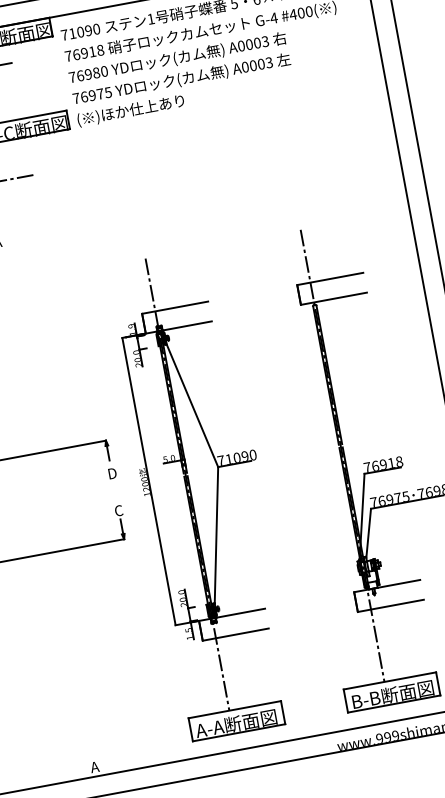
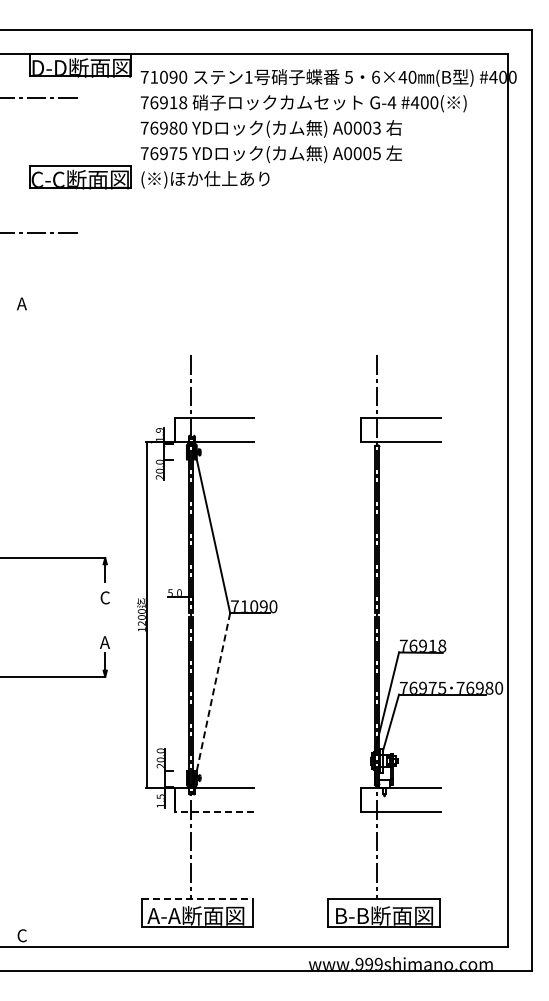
text: (268, 62) -> (376, 153), A0003 -> A0005
text: (112, 473) -> (105, 597), D -> C
text: (118, 510) -> (104, 642), C -> A
line: (216, 535) -> (213, 692), solid -> dashed
line: (235, 634) -> (214, 811), solid -> dashed
line: (235, 710) -> (197, 899), solid -> dashed
text: (94, 767) -> (21, 935), A -> C

